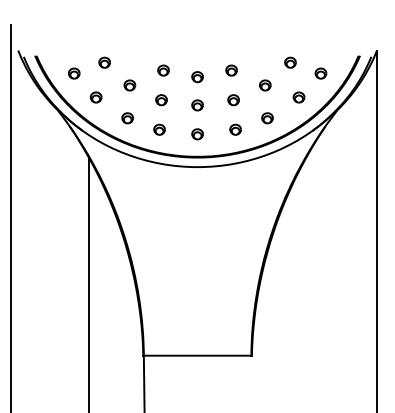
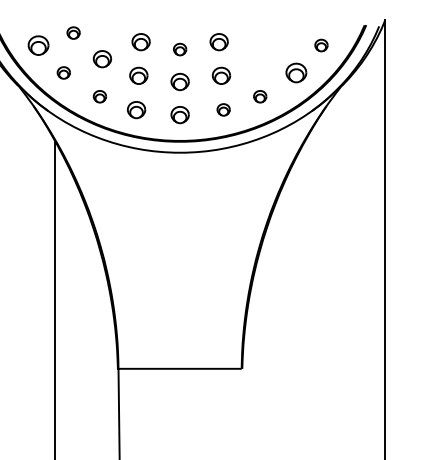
part: (290, 62) -> (286, 32), removed
part: (163, 70) -> (141, 41), size x1.4
part: (231, 70) -> (218, 41), size x1.4
part: (74, 73) -> (39, 45), size x1.6
part: (129, 85) -> (102, 59), size x1.4
part: (265, 85) -> (257, 59), removed
part: (298, 97) -> (295, 72), size x1.6
part: (161, 100) -> (138, 76), size x1.4
part: (233, 100) -> (221, 76), size x1.4
part: (197, 105) -> (179, 82), size x1.4
part: (159, 129) -> (136, 109), size x1.4
part: (197, 134) -> (179, 115), size x1.4

